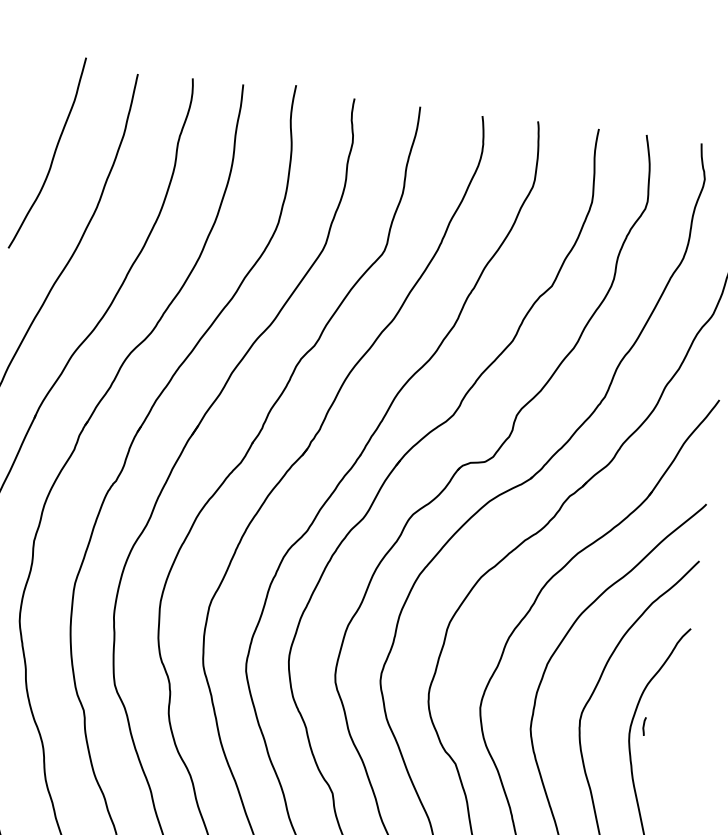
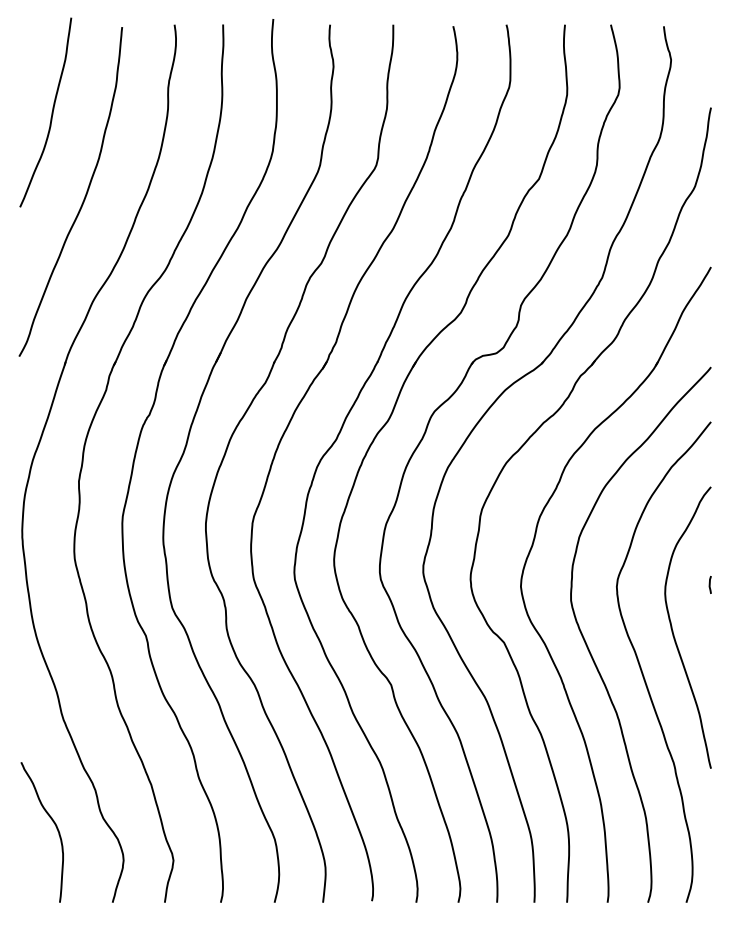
line: (643, 725) -> (709, 584), moved

